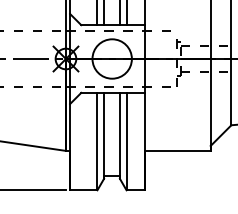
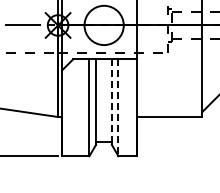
line: (119, 135) -> (111, 101), solid -> dashed
line: (126, 141) -> (118, 107), solid -> dashed

